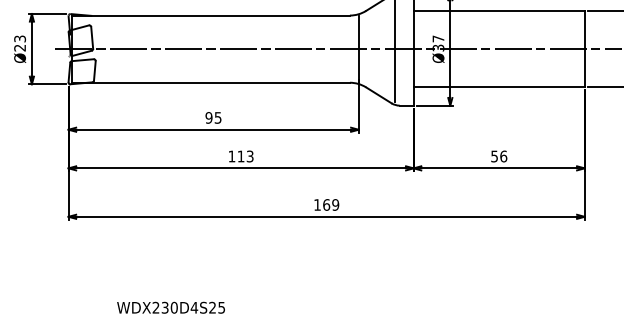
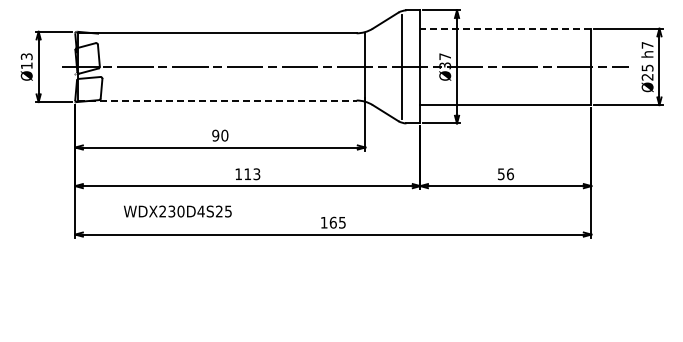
line: (498, 10) -> (505, 28), solid -> dashed
text: (19, 47) -> (26, 65), Ø23 -> Ø13
line: (210, 82) -> (217, 100), solid -> dashed
text: (217, 117) -> (224, 135), 95 -> 90
text: (334, 204) -> (341, 222), 169 -> 165
text: (170, 307) -> (177, 211), moved

